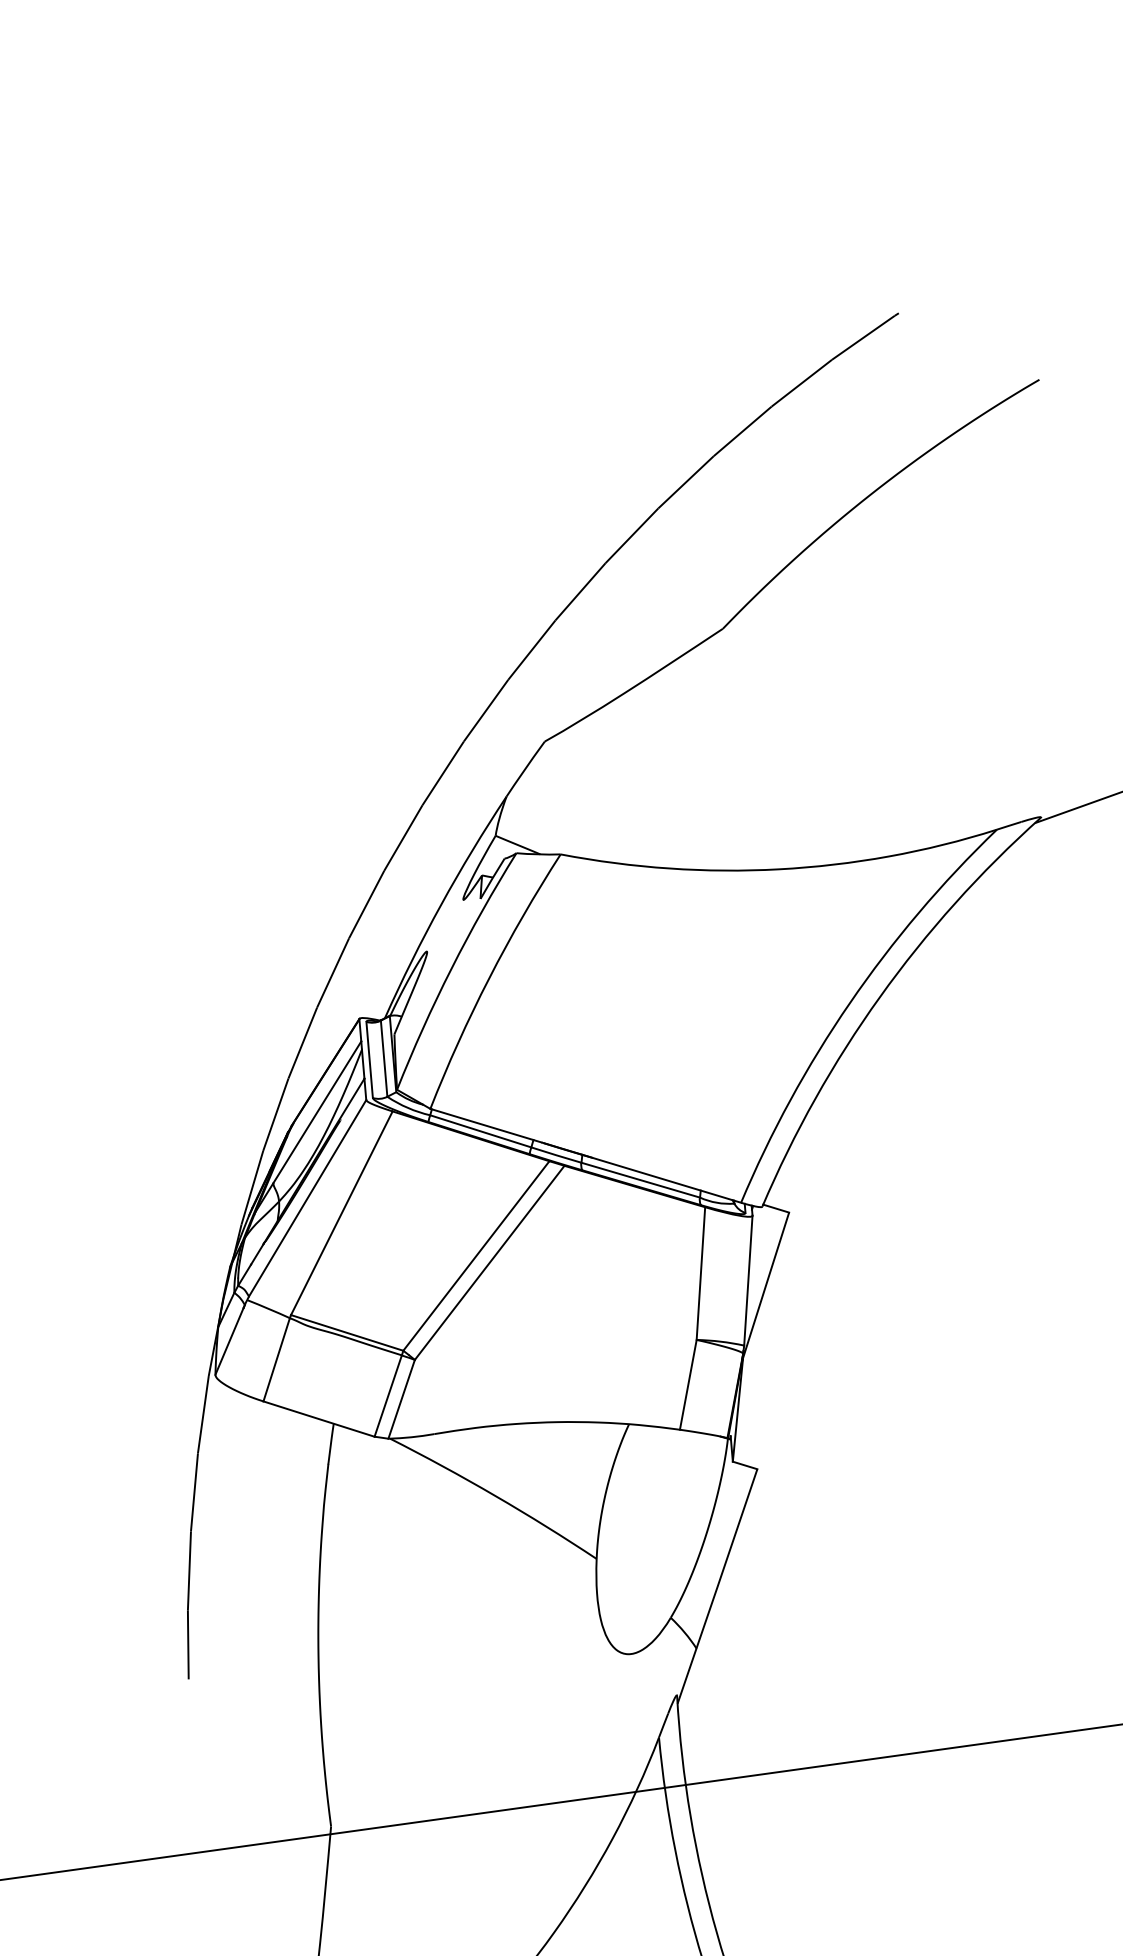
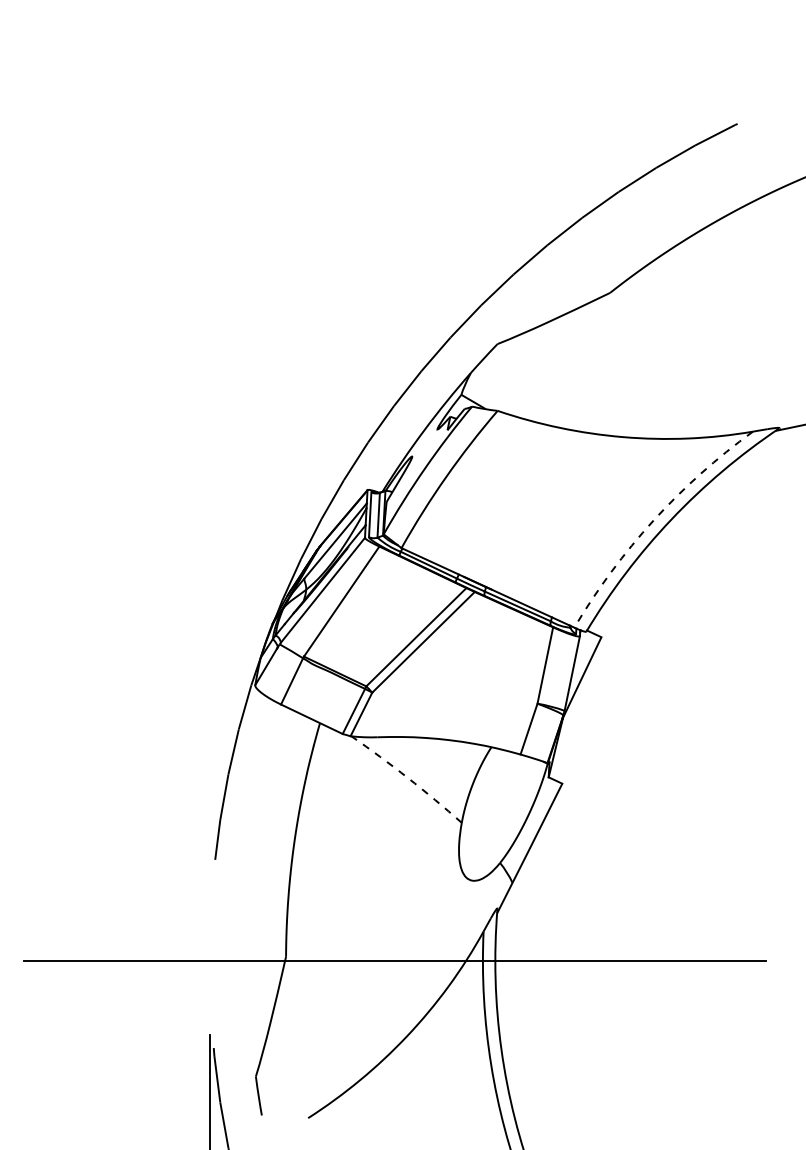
arc: (849, 1003) -> (653, 520), solid -> dashed
arc: (494, 1496) -> (407, 778), solid -> dashed

